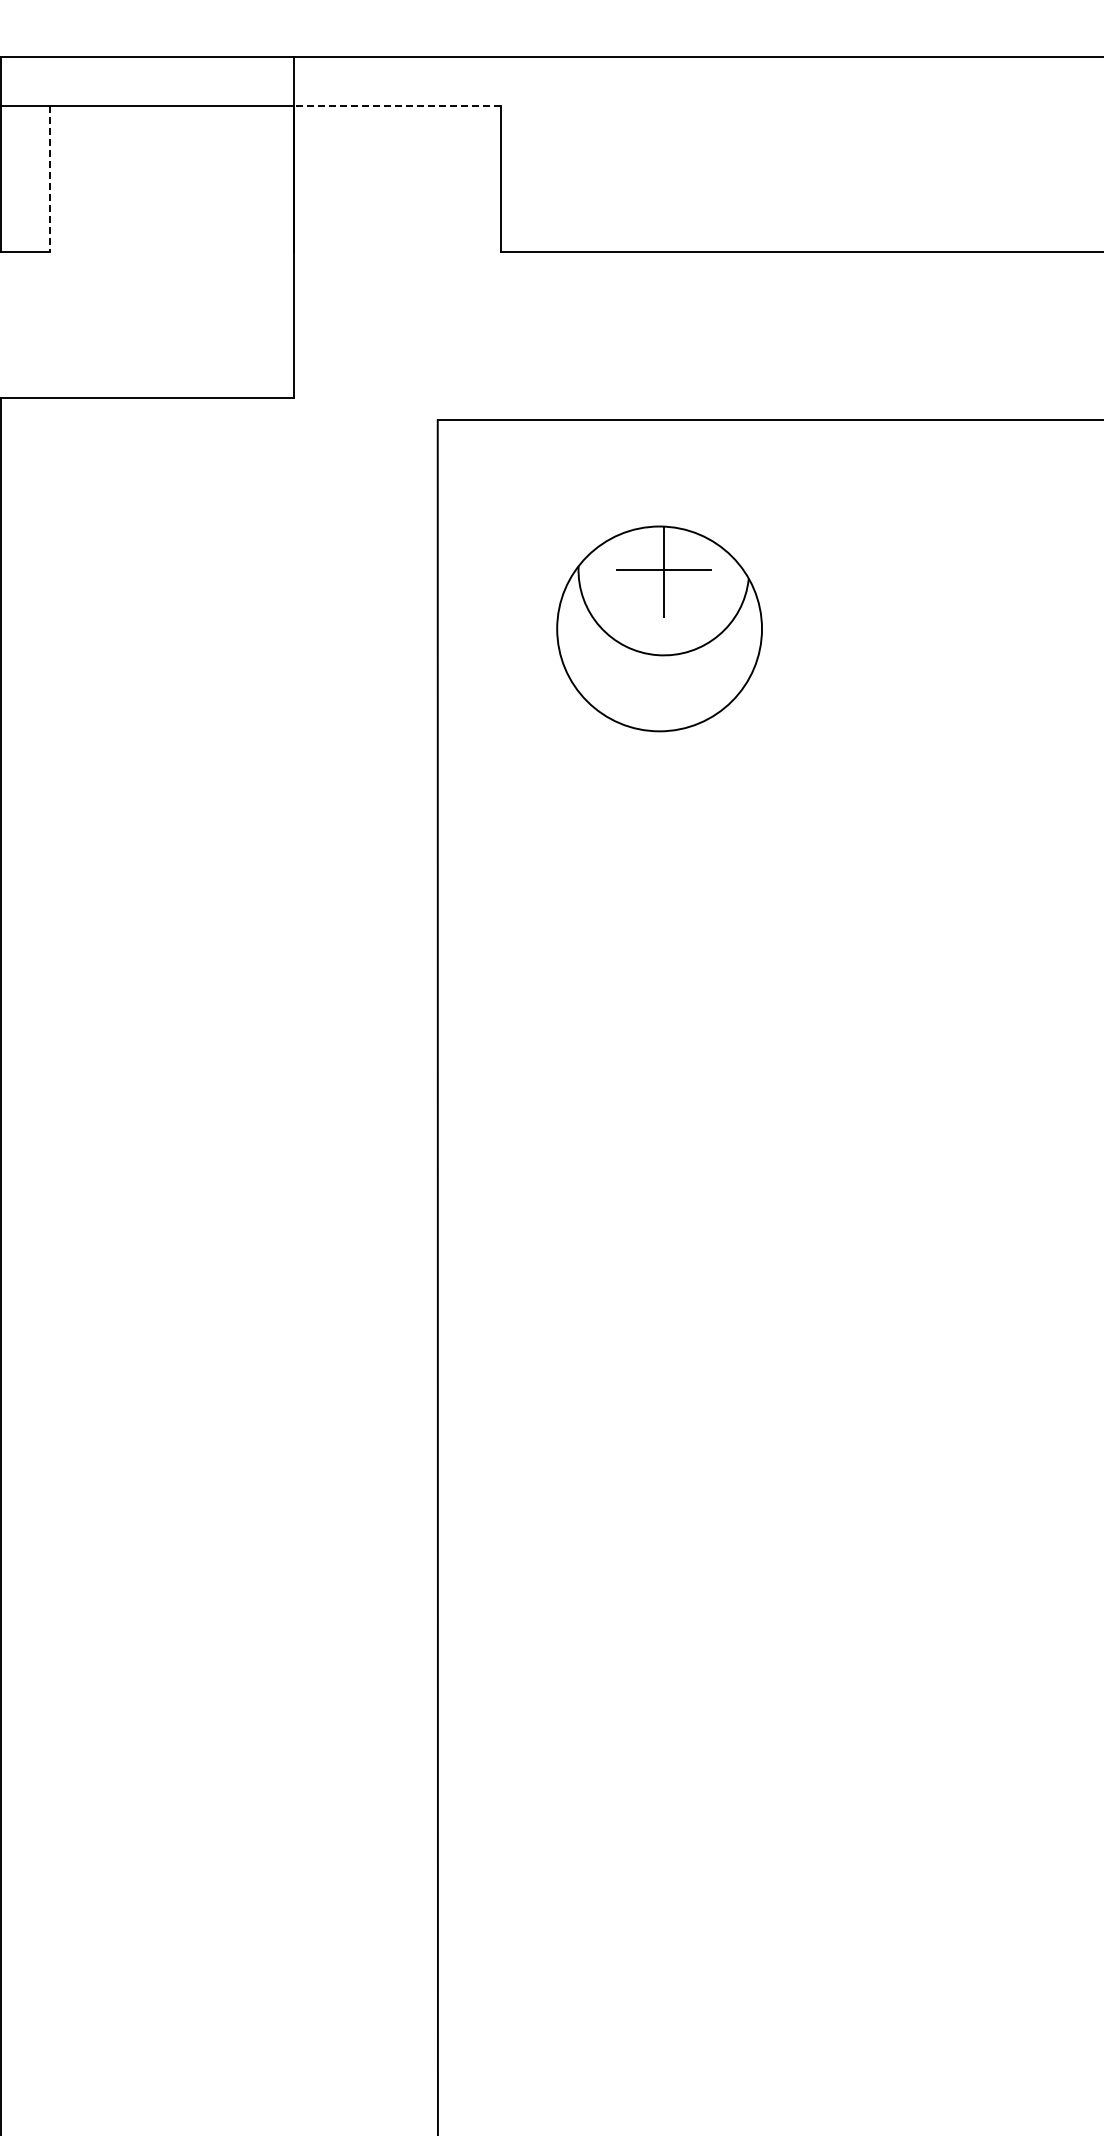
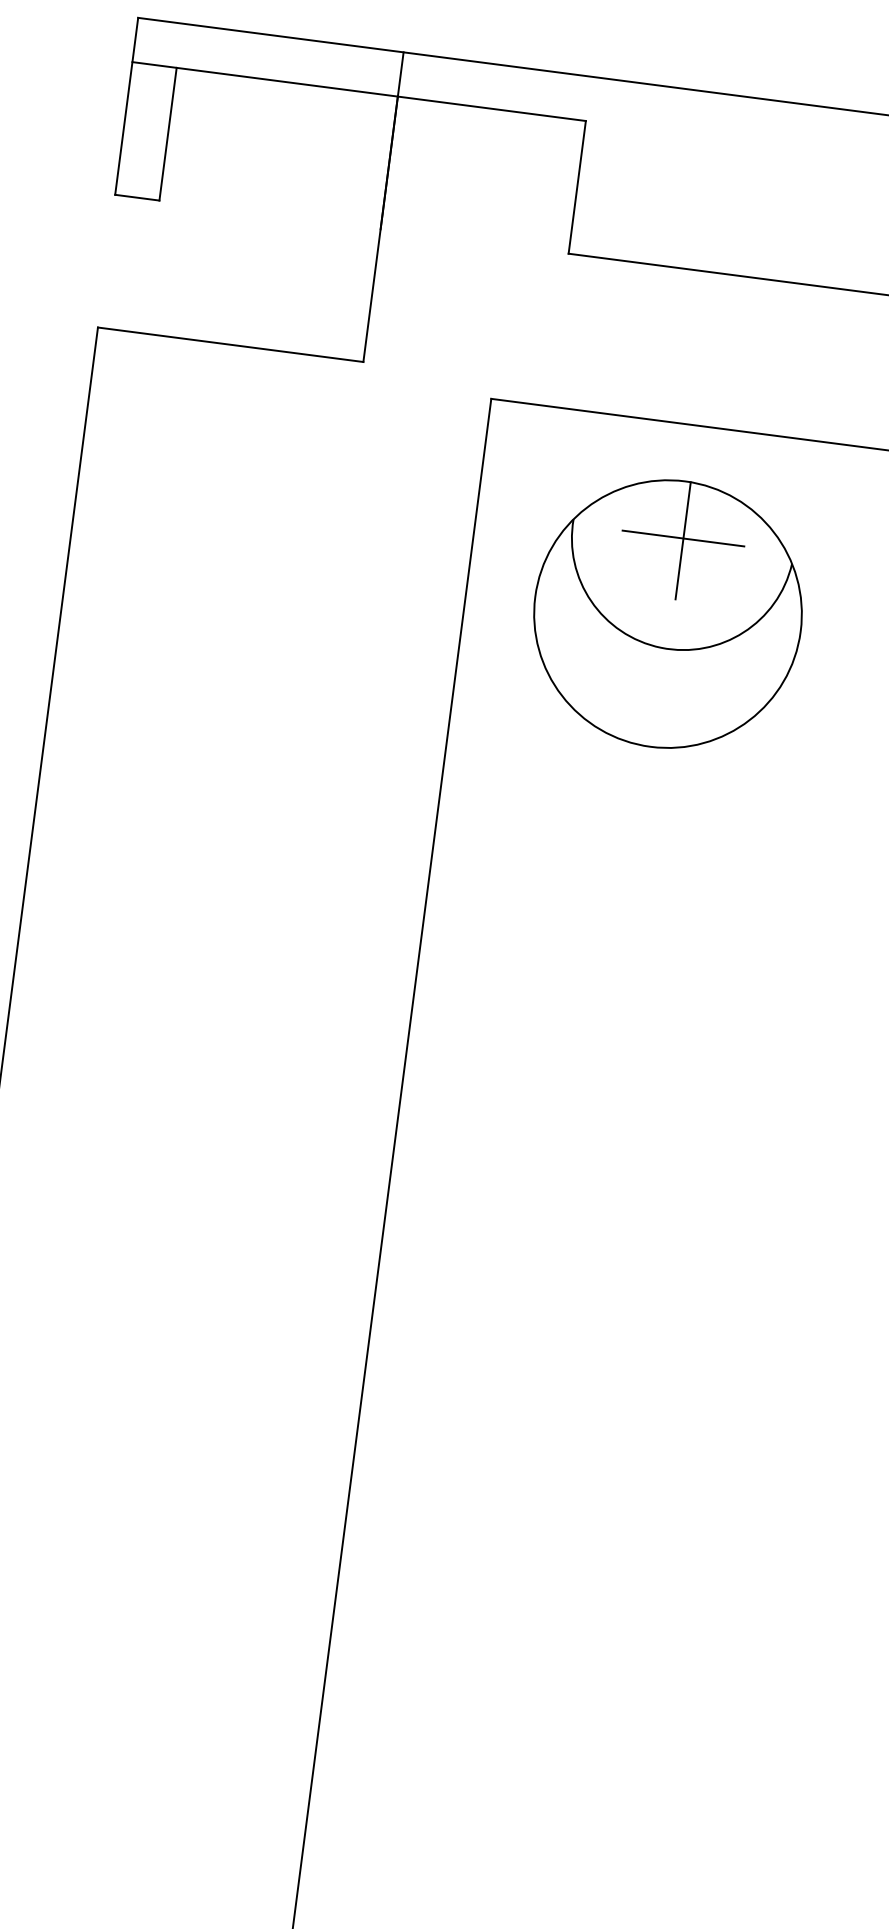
line: (397, 105) -> (491, 108), dashed -> solid
line: (50, 179) -> (168, 134), dashed -> solid
part: (659, 628) -> (667, 613), size x1.43

